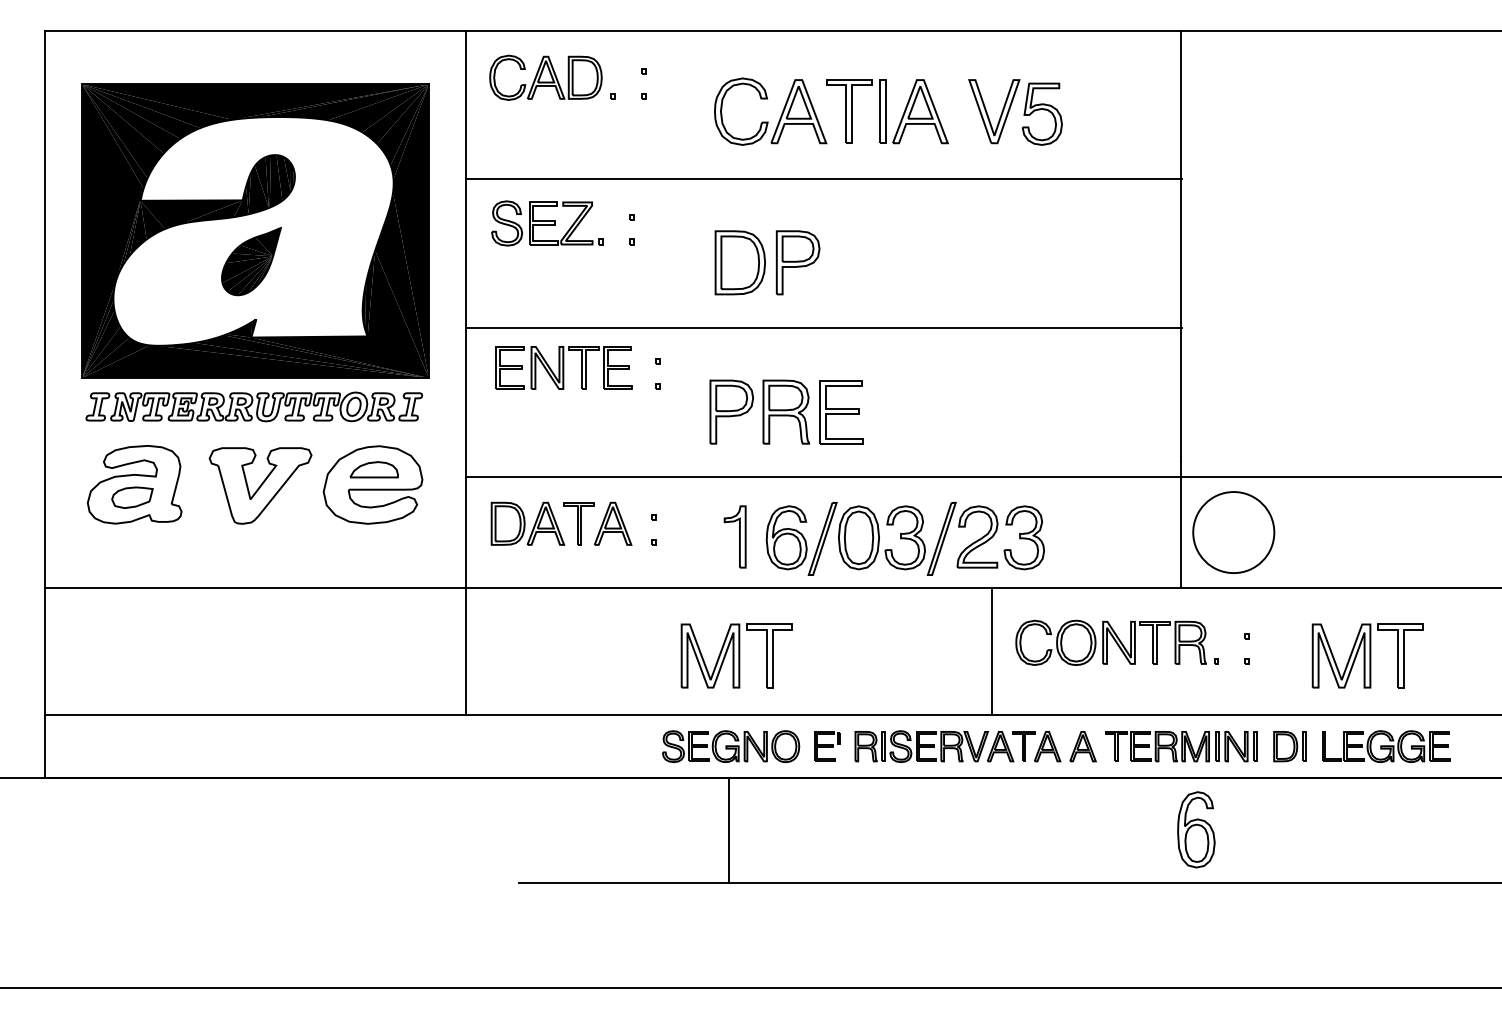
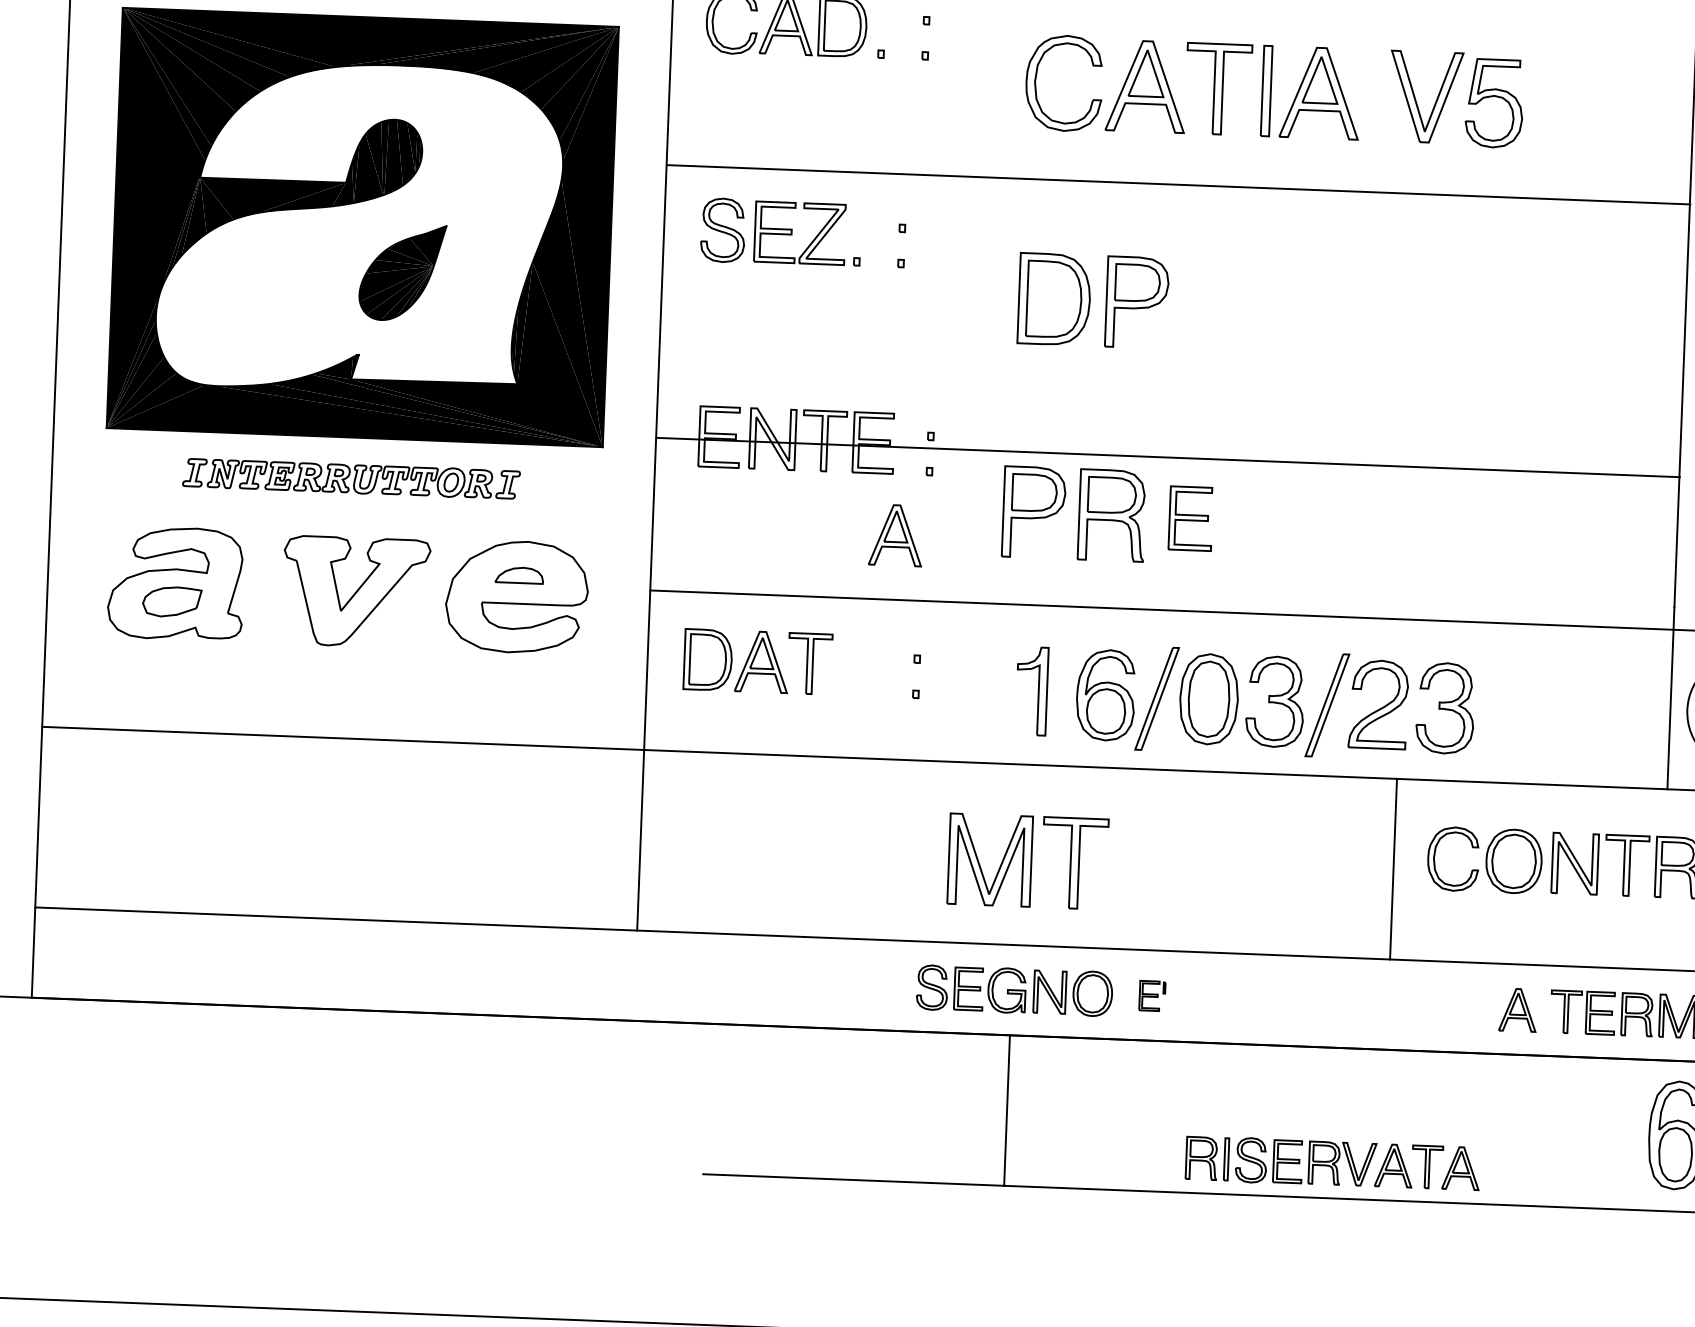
part: (251, 261) -> (402, 272), moved
line: (823, 328) -> (1167, 457), moved
part: (254, 406) -> (351, 478), size x0.7
part: (841, 412) -> (1190, 519), size x0.7
part: (373, 469) -> (518, 574), size x0.7
part: (613, 523) -> (896, 534), moved
part: (827, 746) -> (1152, 995), size x0.7
part: (957, 746) -> (1332, 1163), moved

